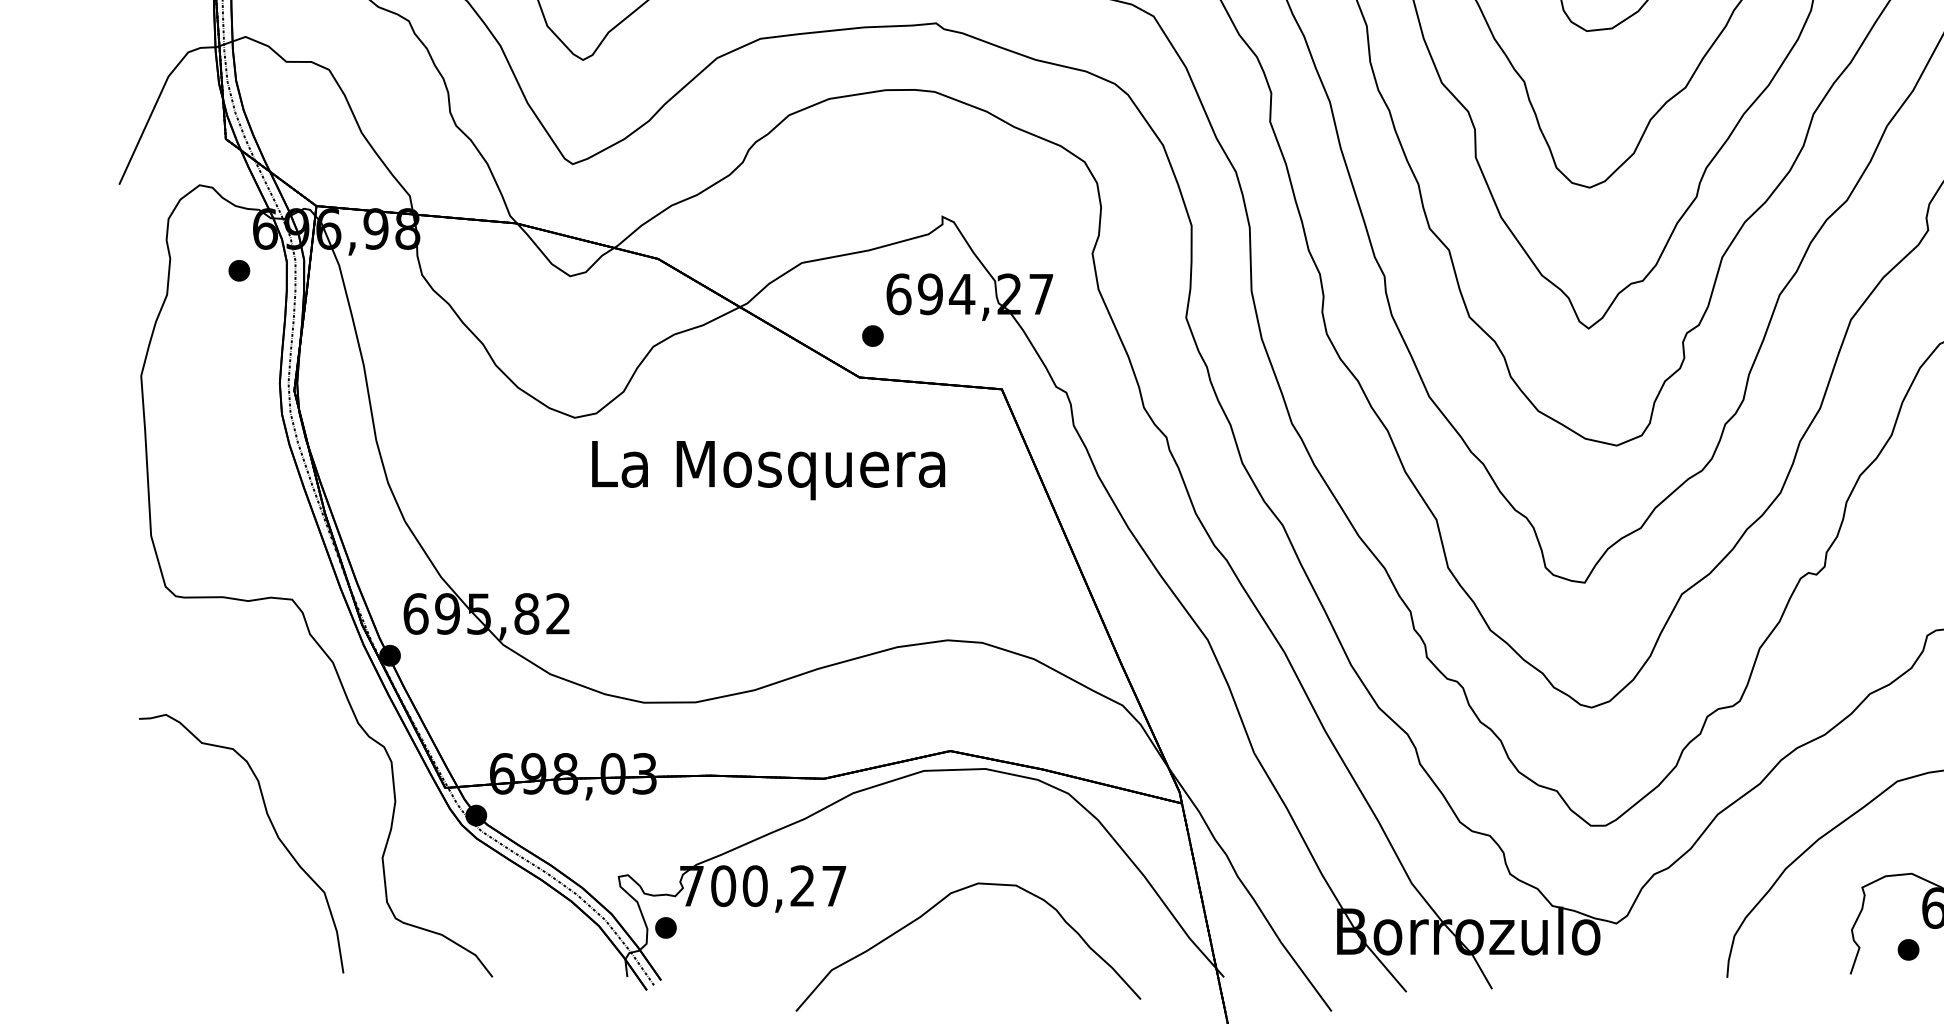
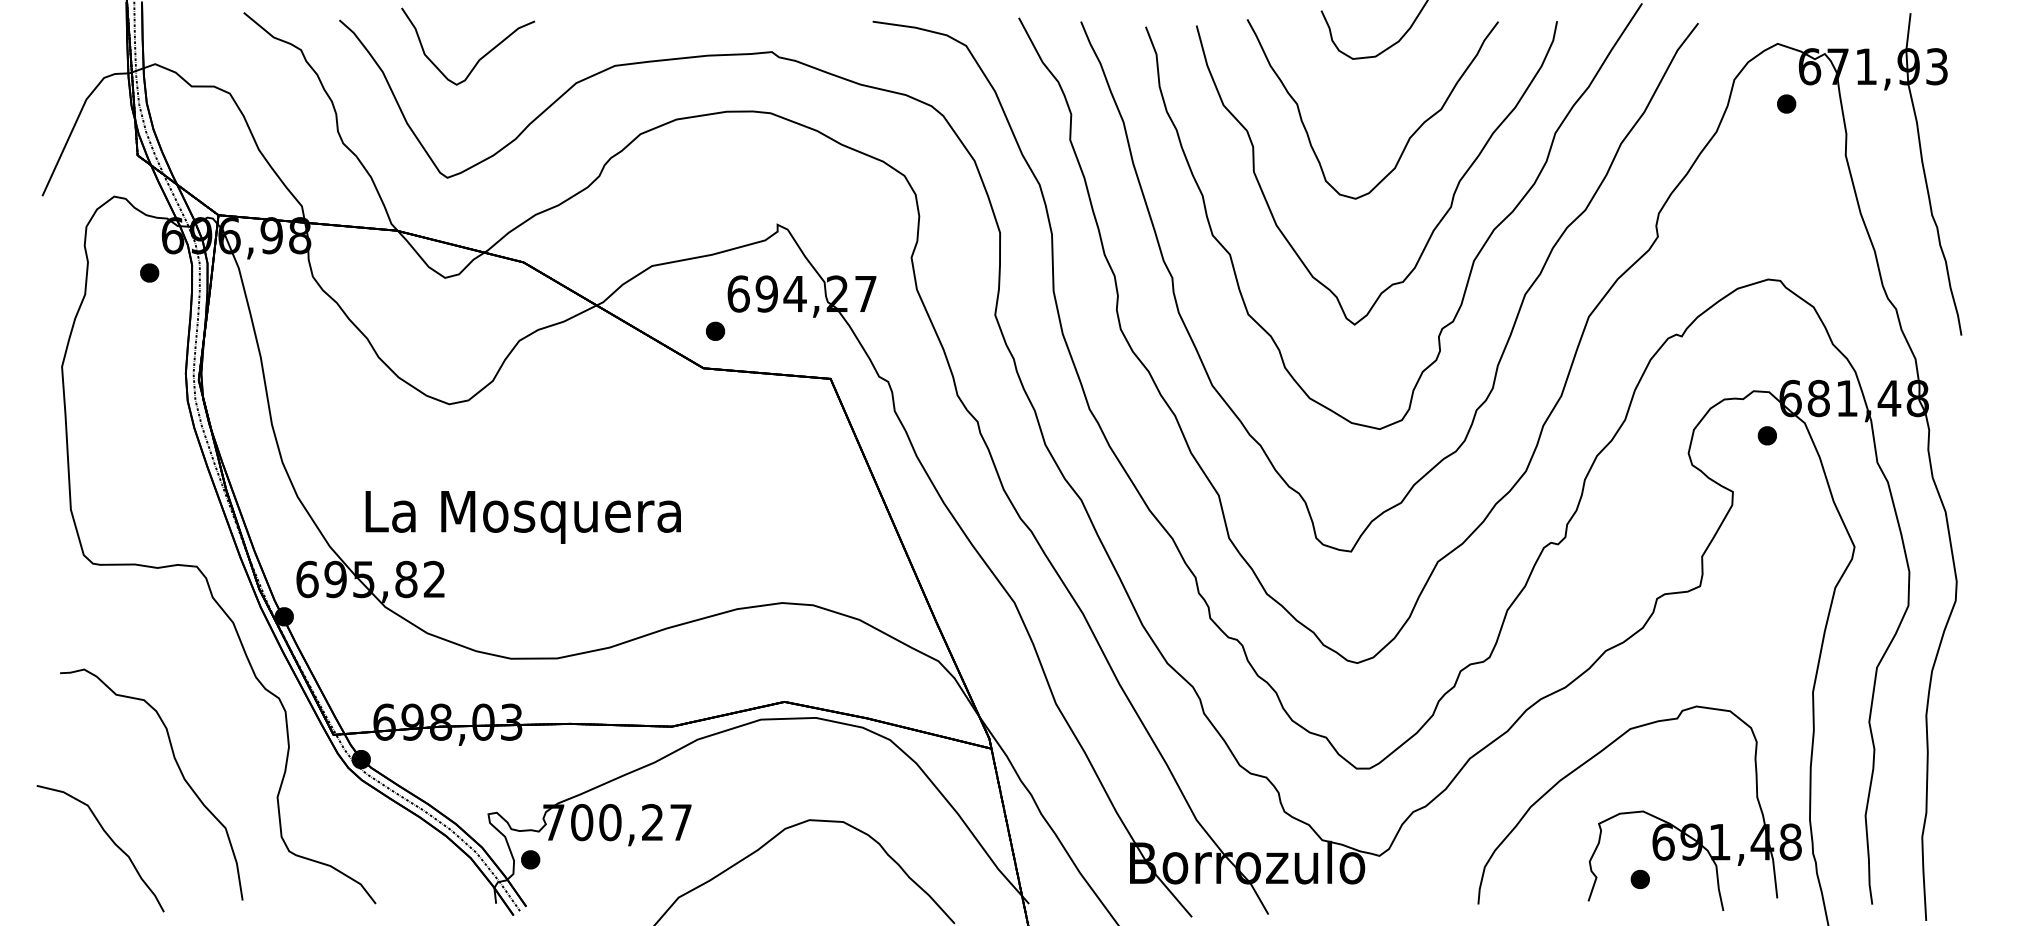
text: (767, 470) -> (522, 517), moved
curve: (196, 907) -> (111, 841), added

